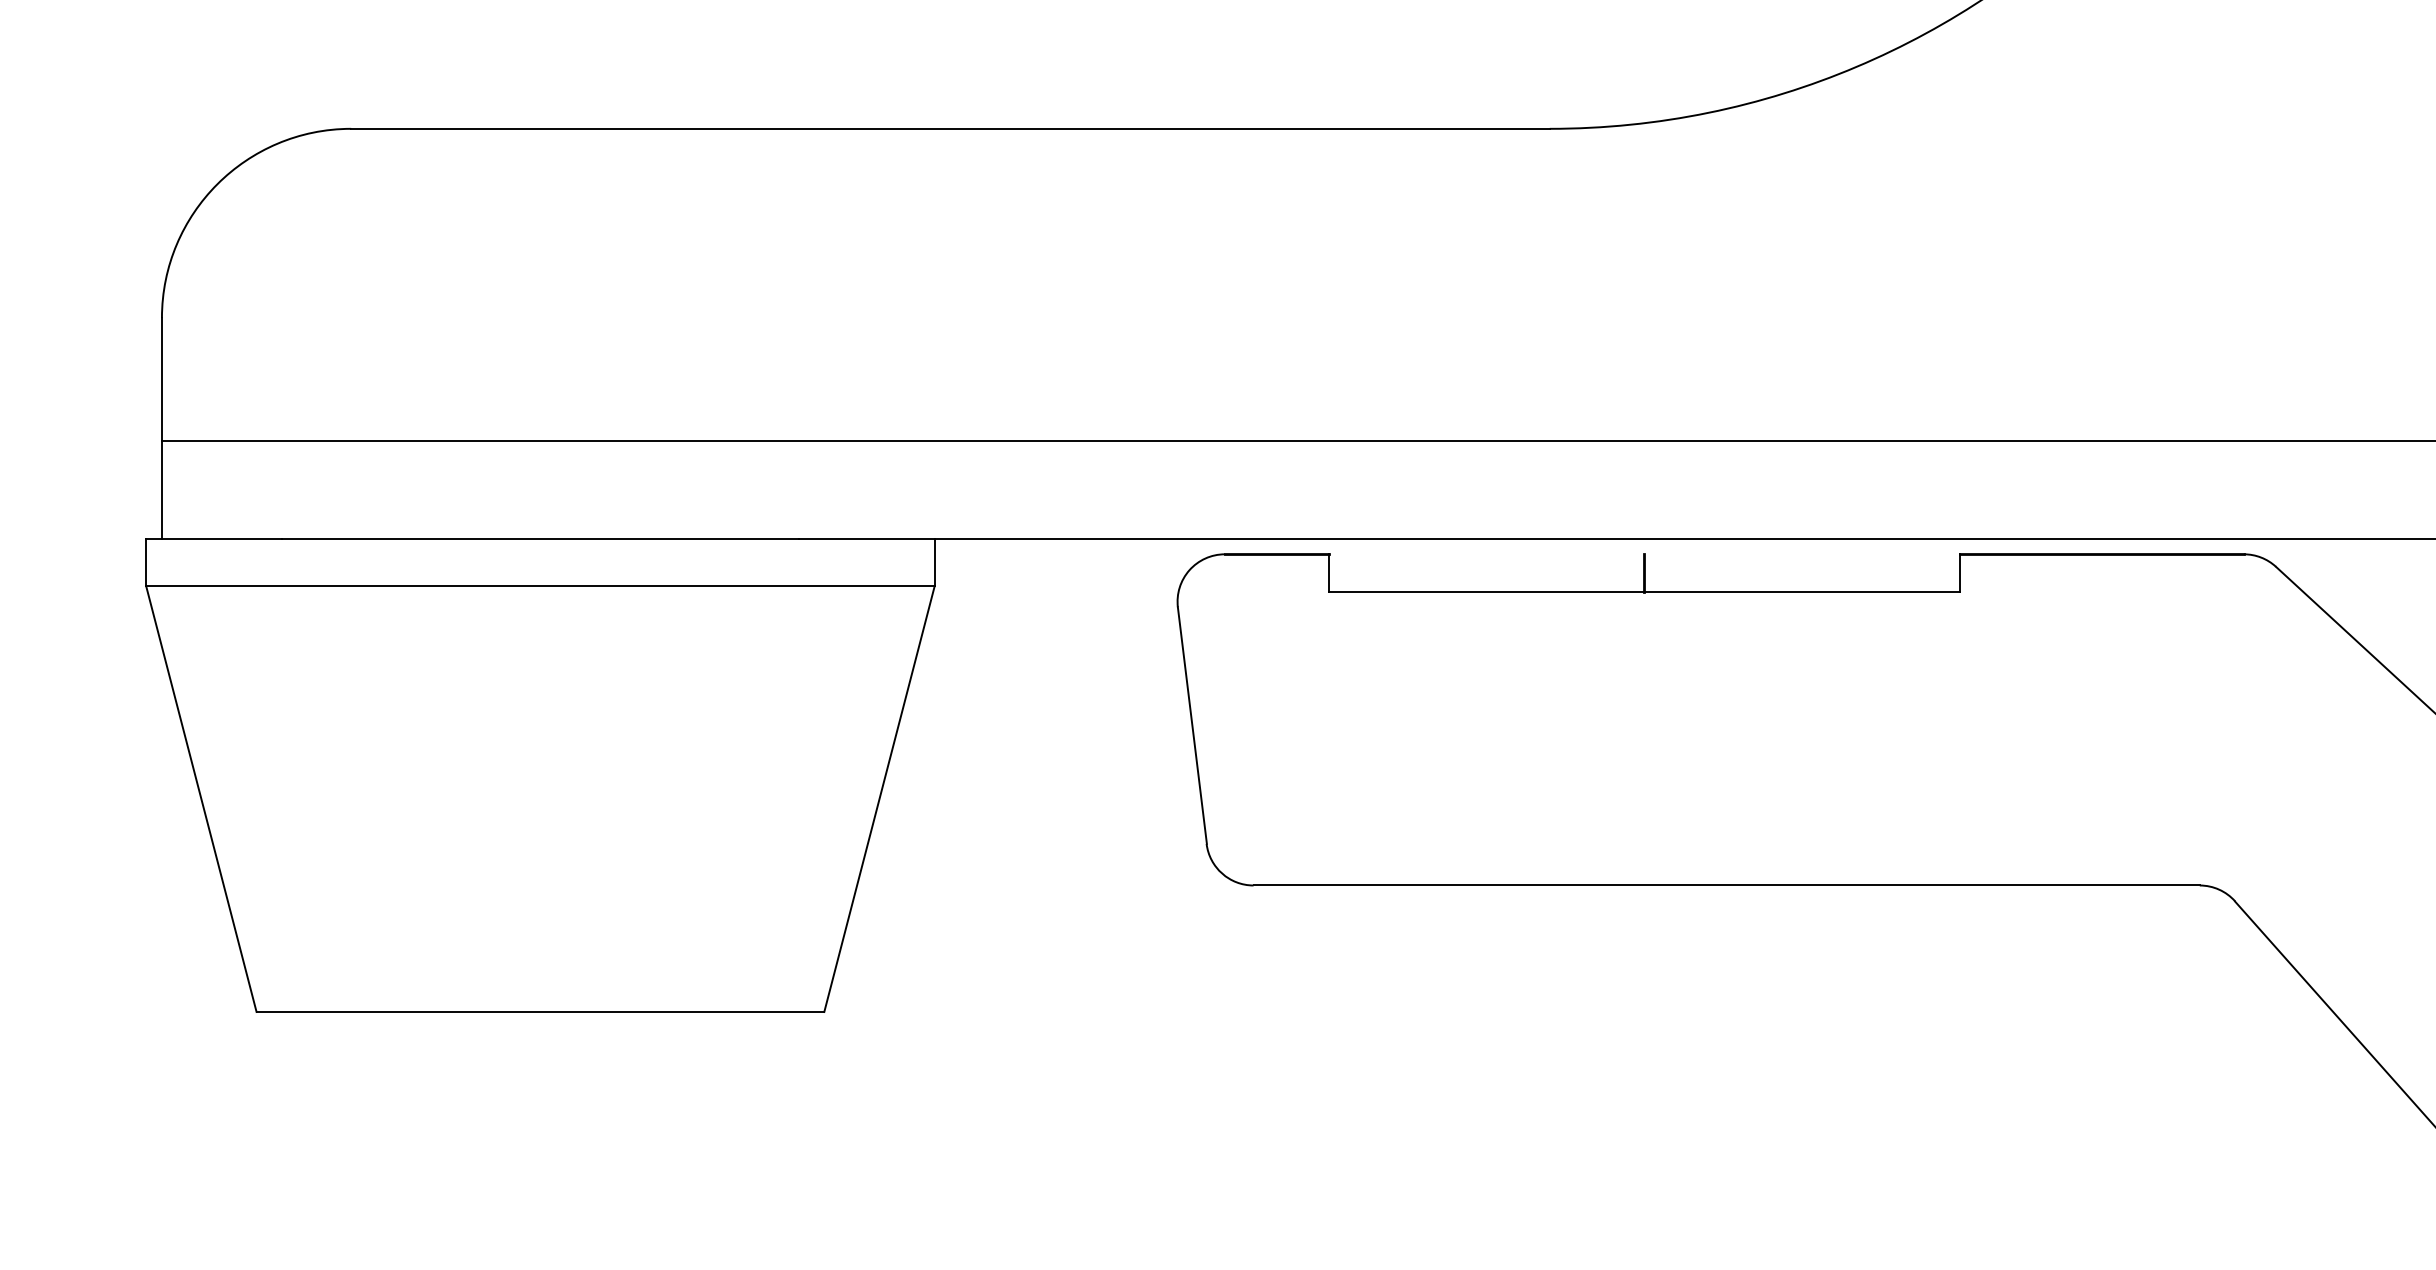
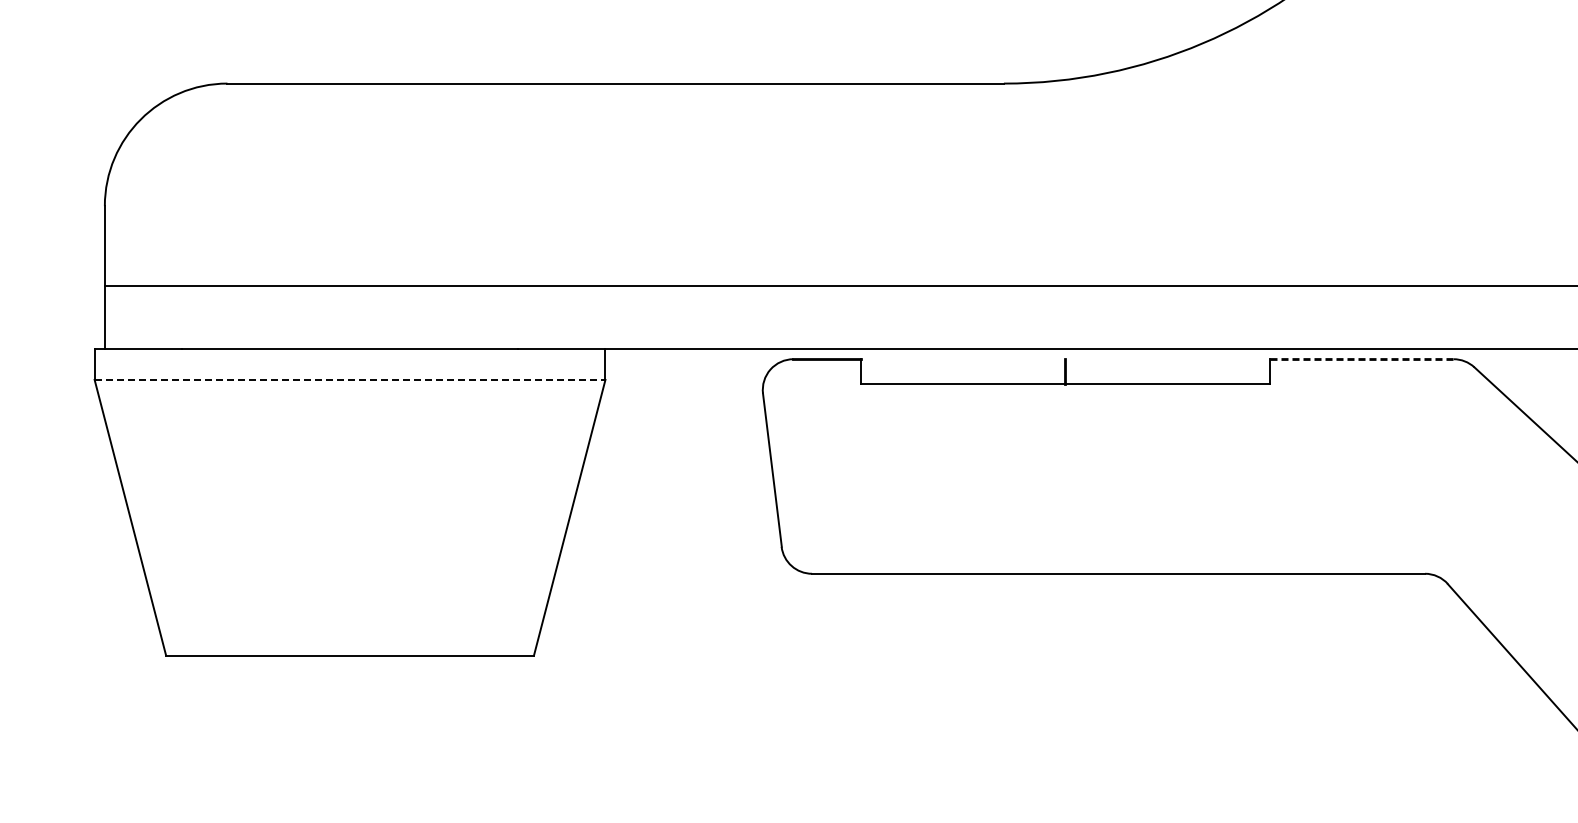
line: (2103, 554) -> (1362, 359), solid -> dashed
line: (541, 585) -> (350, 379), solid -> dashed

